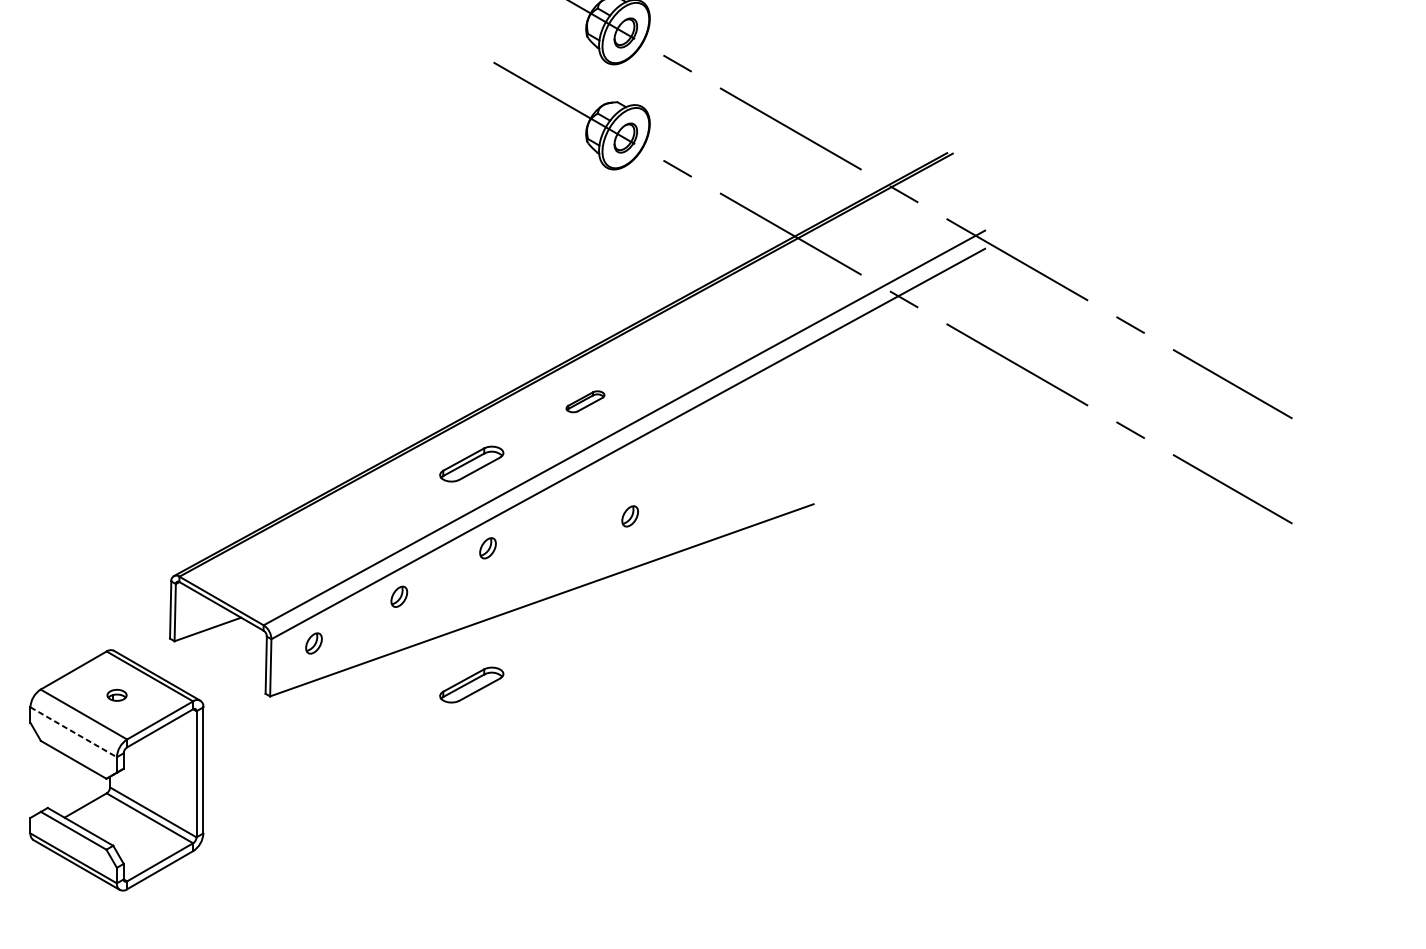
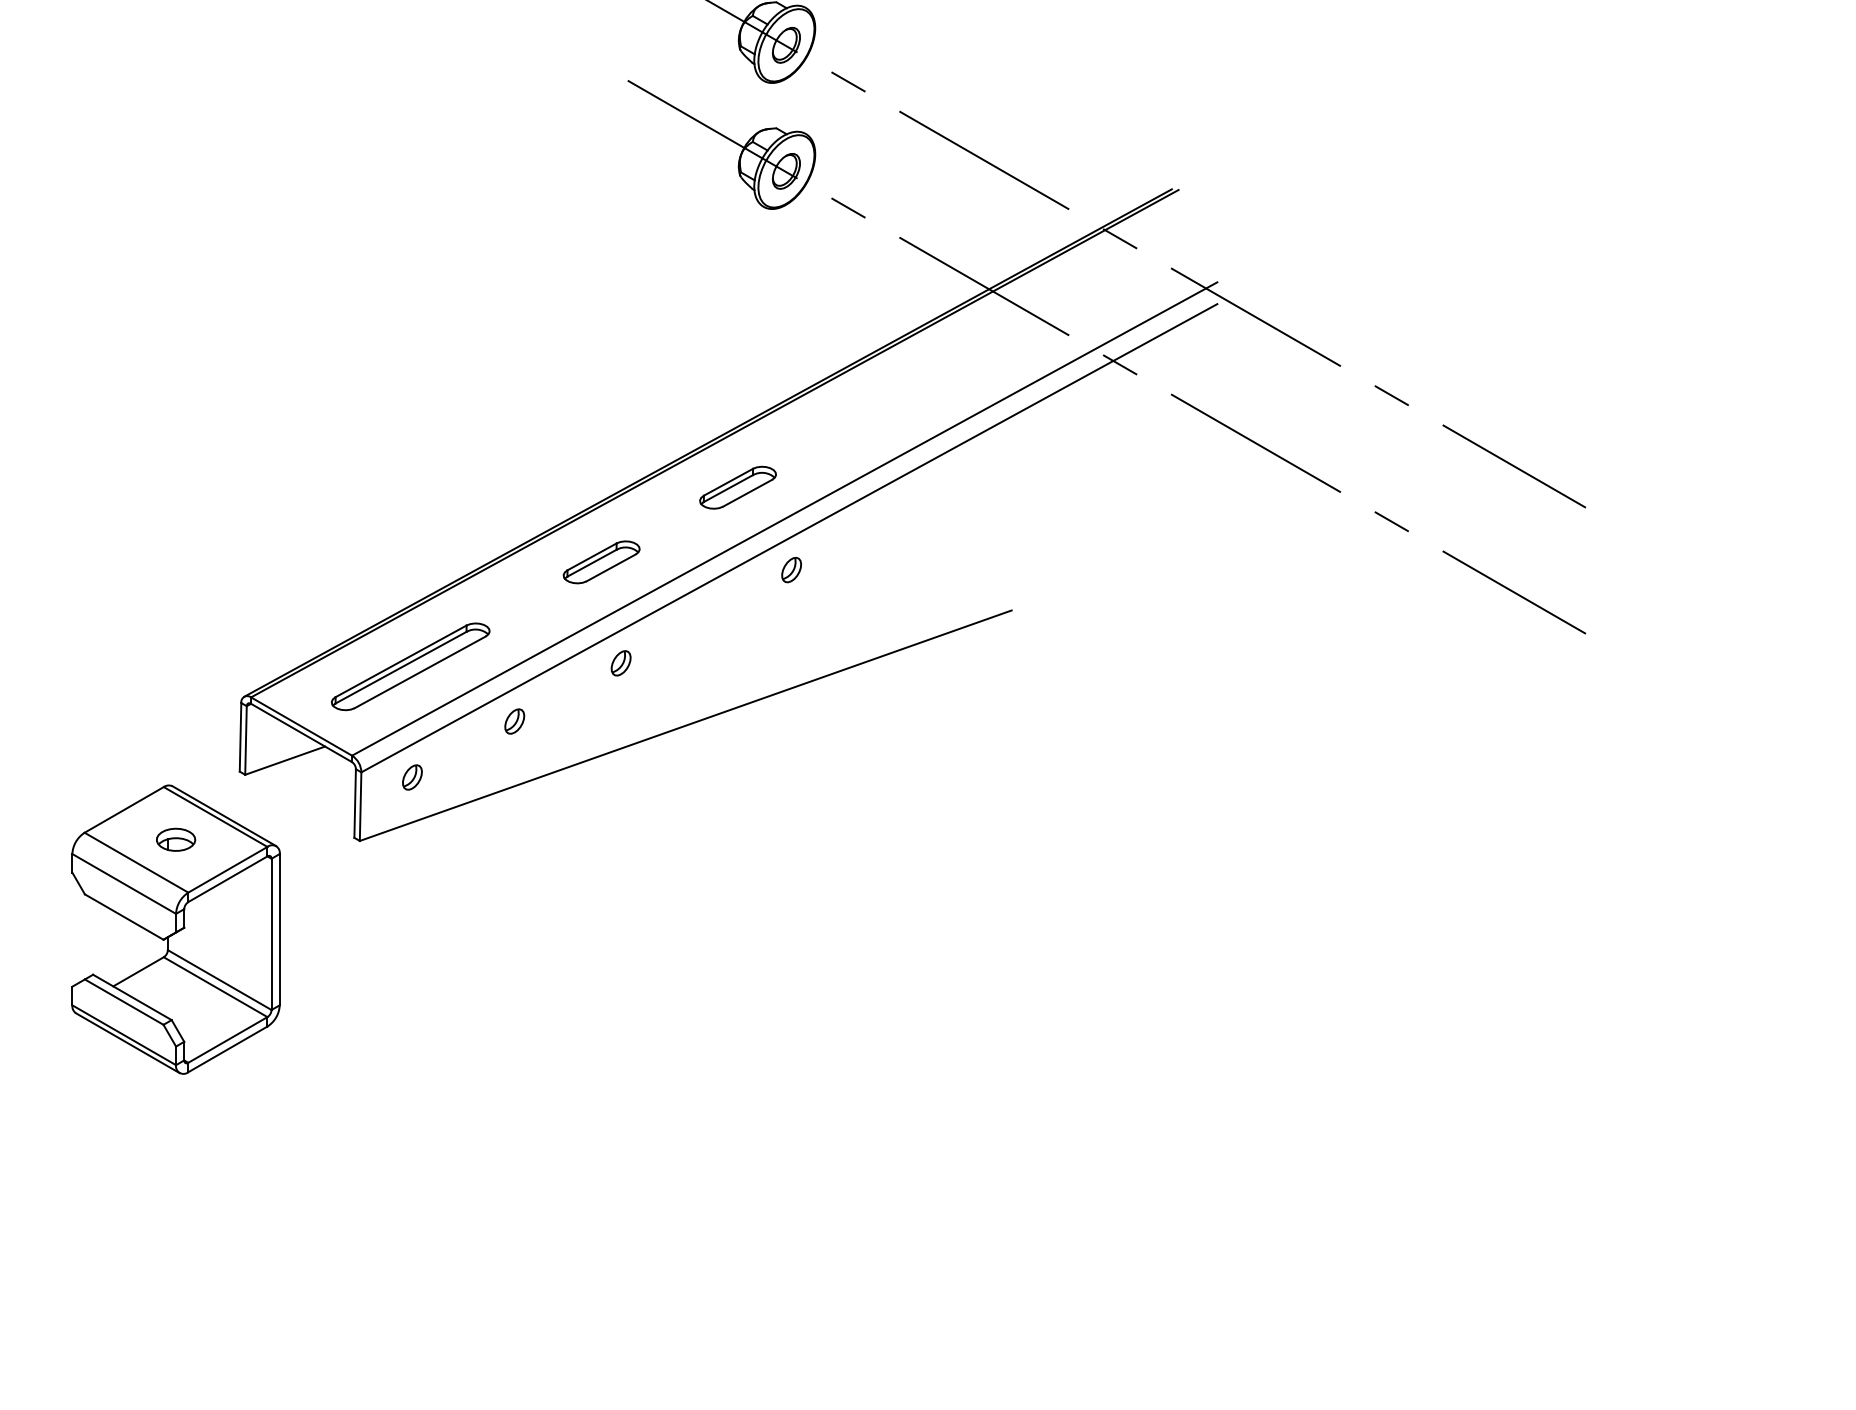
part: (585, 401) -> (737, 487), size x1.67
part: (630, 515) -> (791, 569), moved
part: (312, 550) -> (410, 666), added
part: (471, 685) -> (601, 827), removed
part: (117, 695) -> (176, 839), size x1.67
line: (73, 731) -> (124, 883), dashed -> solid

